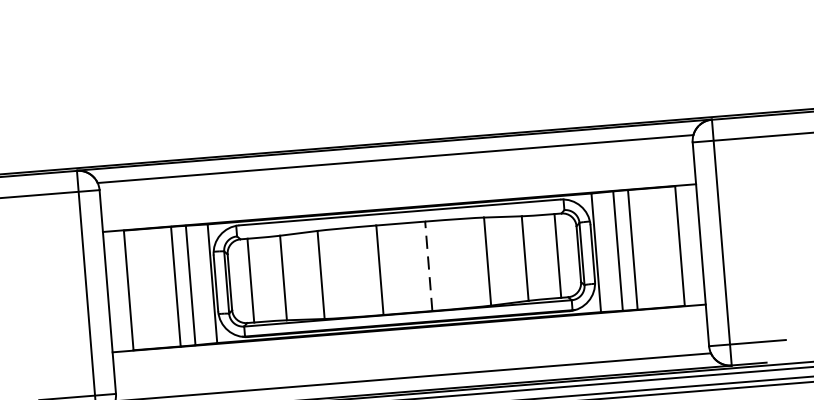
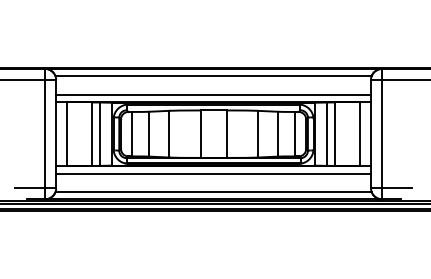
line: (398, 193) -> (213, 94), added
line: (428, 266) -> (226, 134), dashed -> solid
line: (410, 342) -> (213, 173), added

